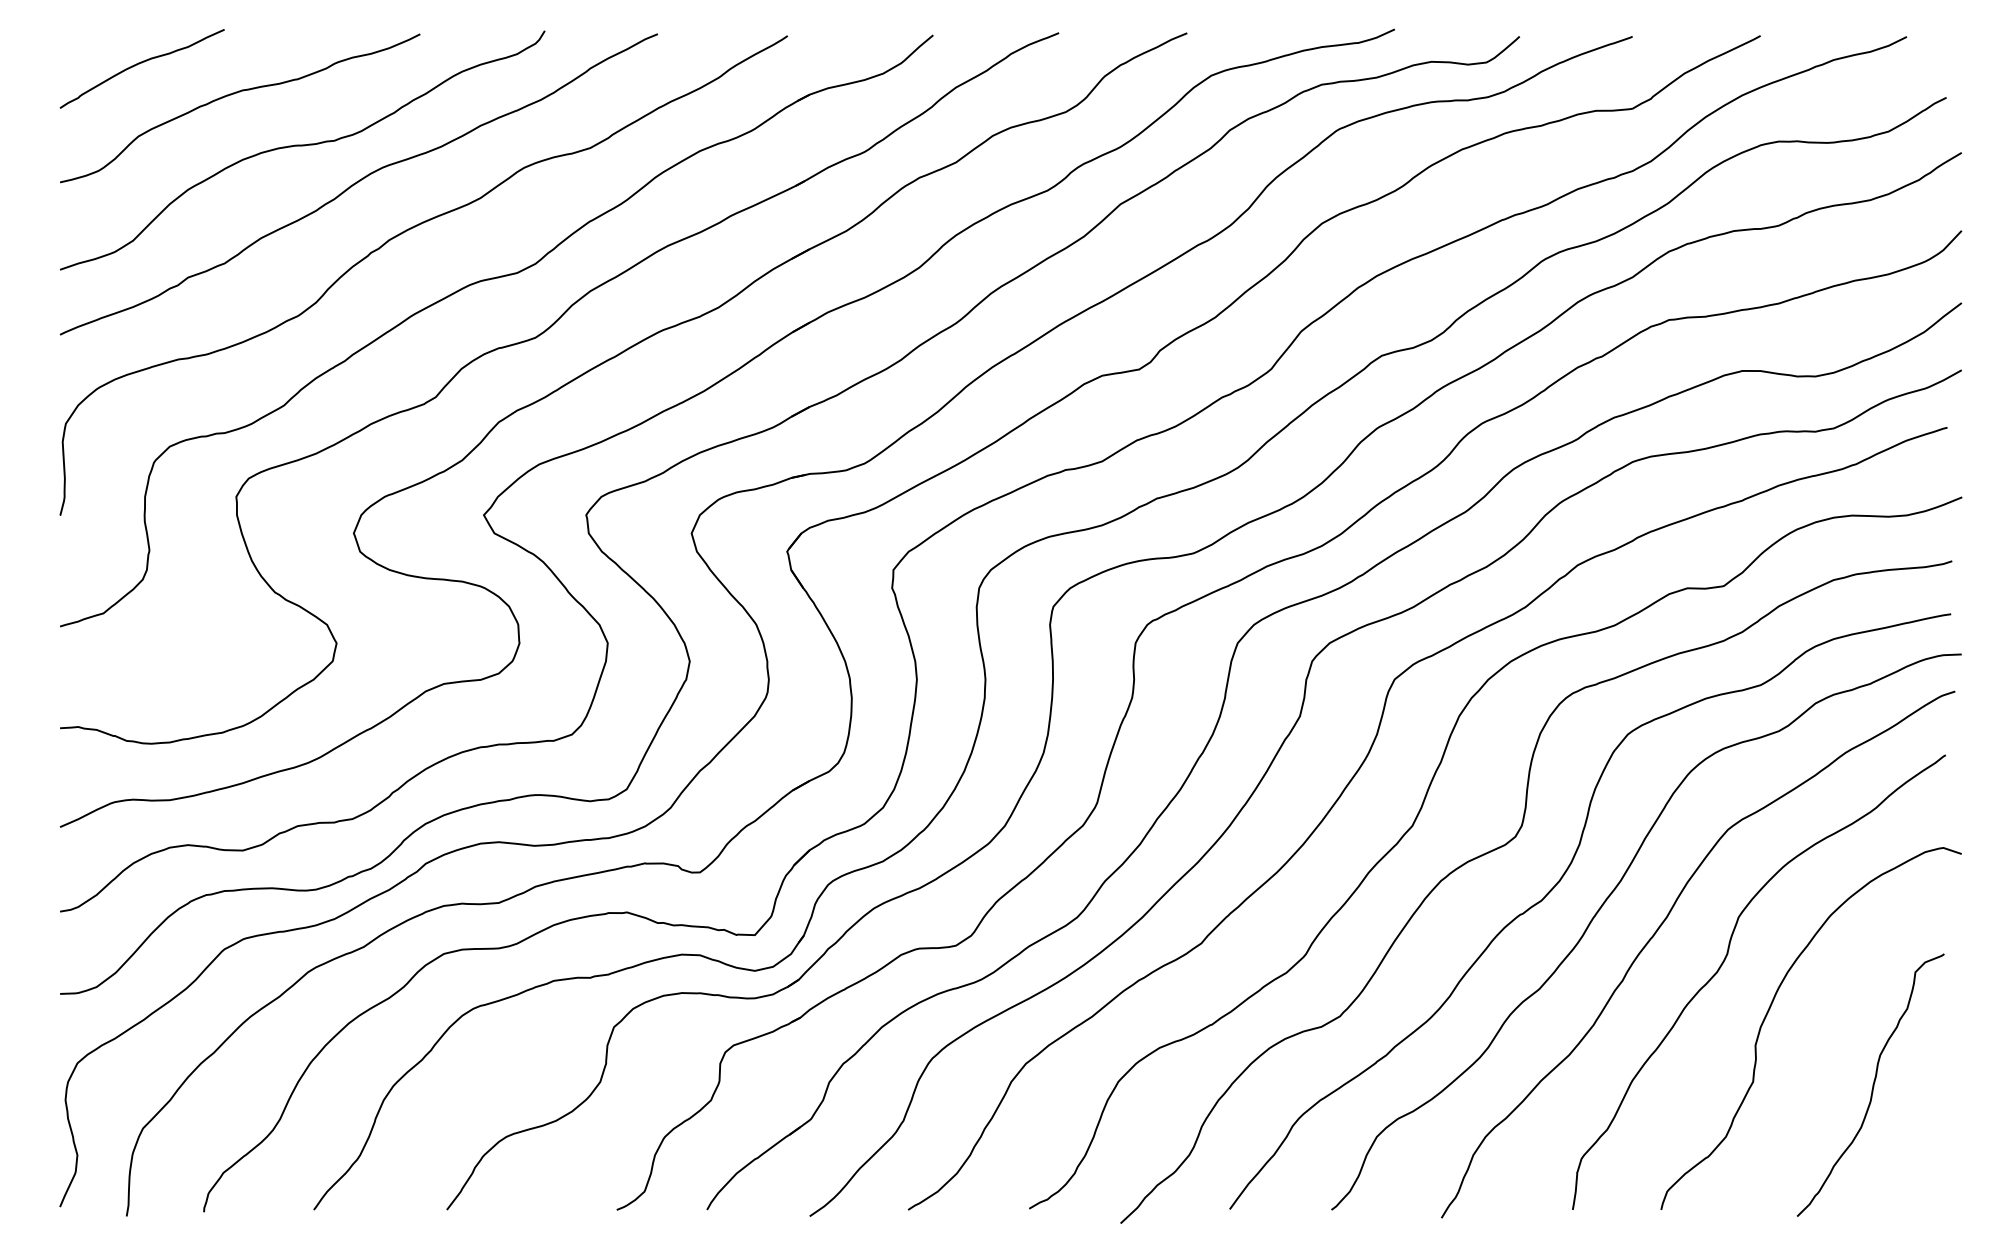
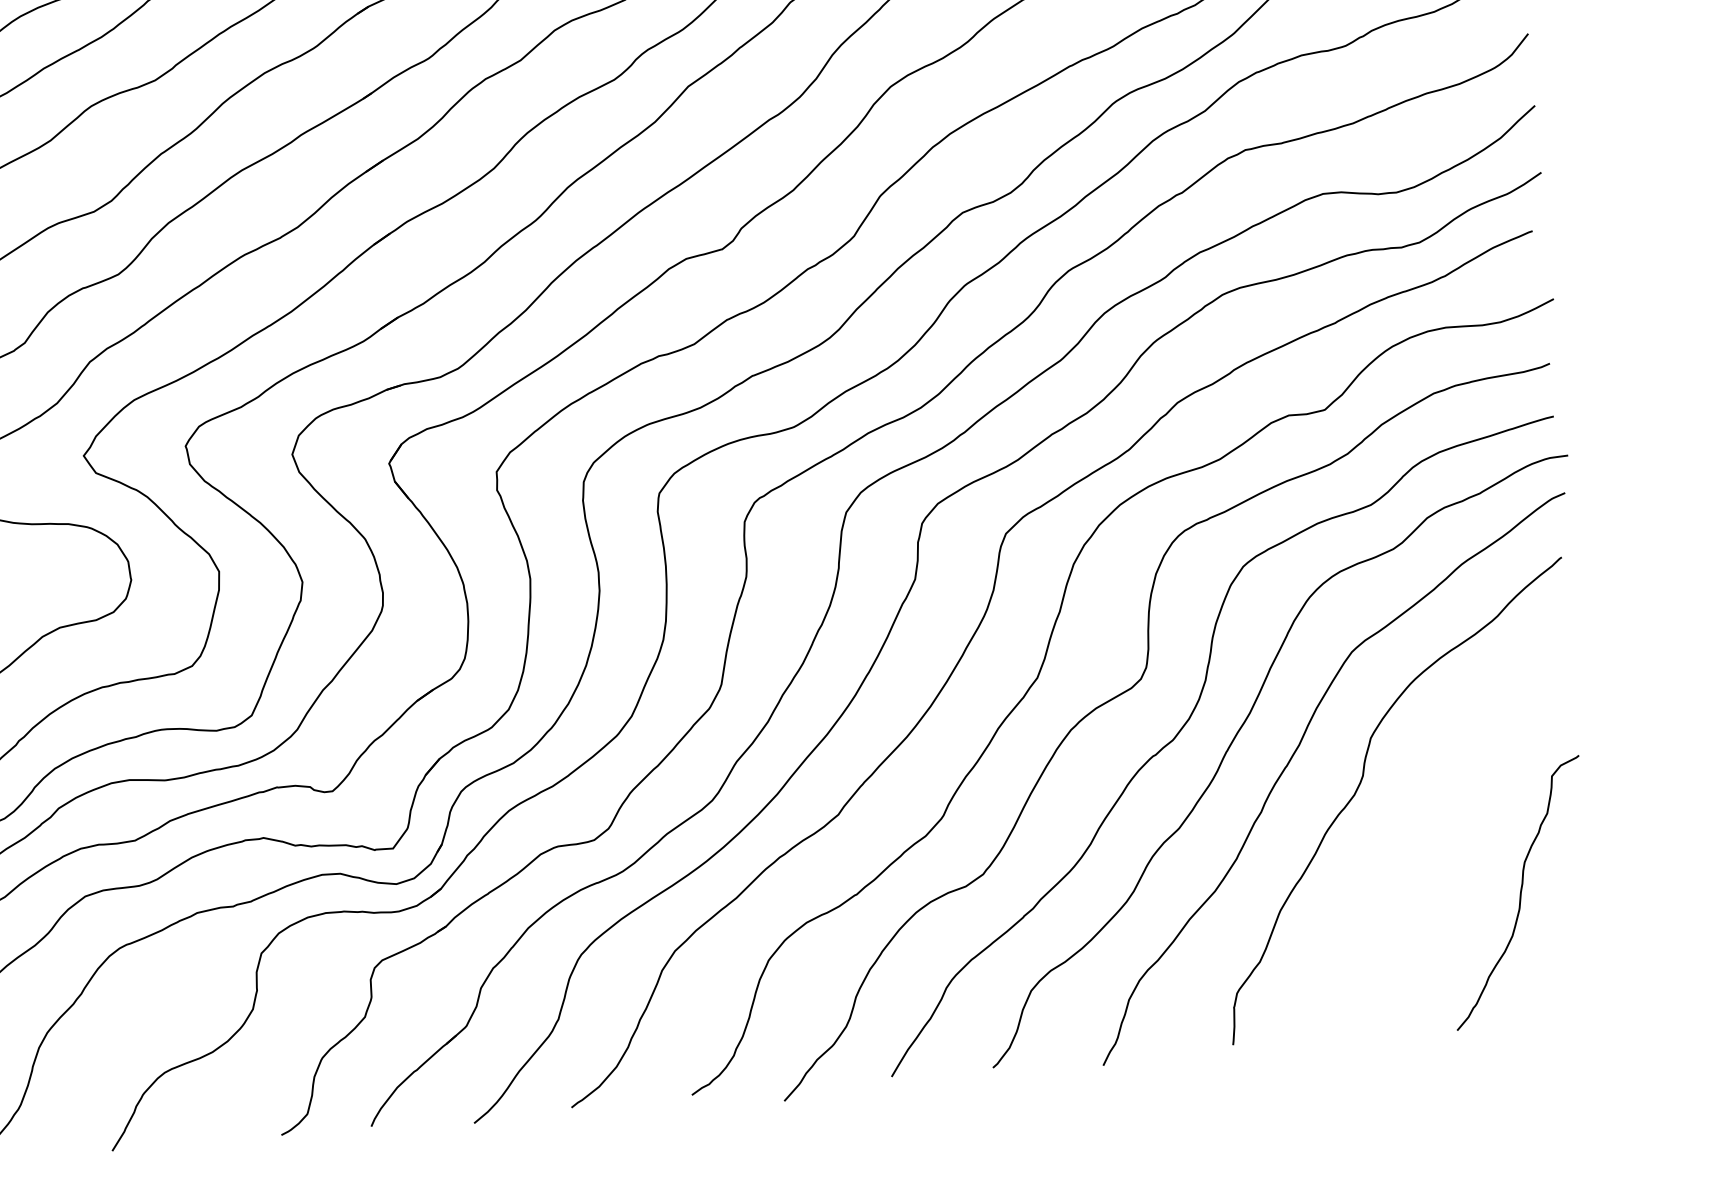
curve: (1769, 1011) -> (1410, 829), removed

